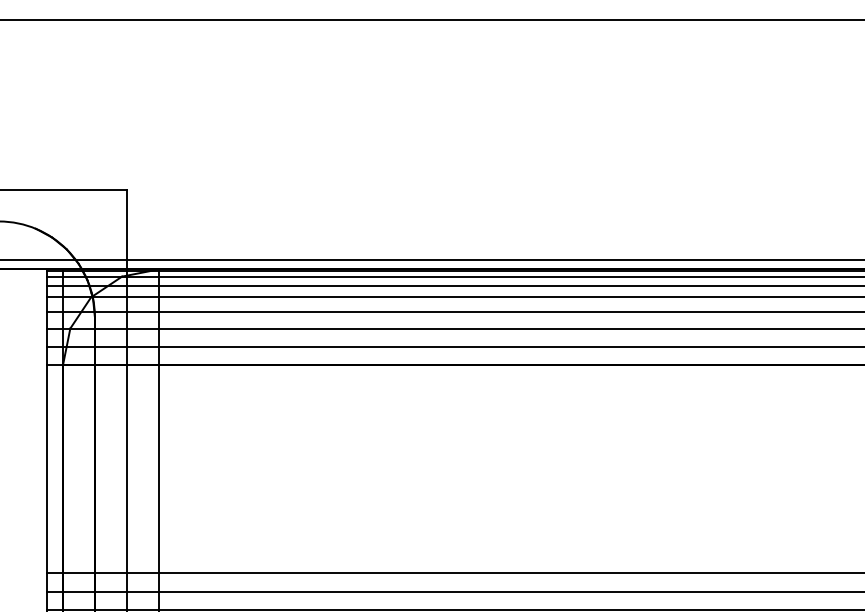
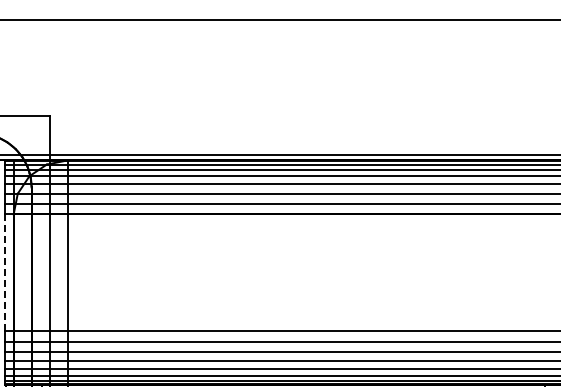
line: (46, 468) -> (4, 272), solid -> dashed

